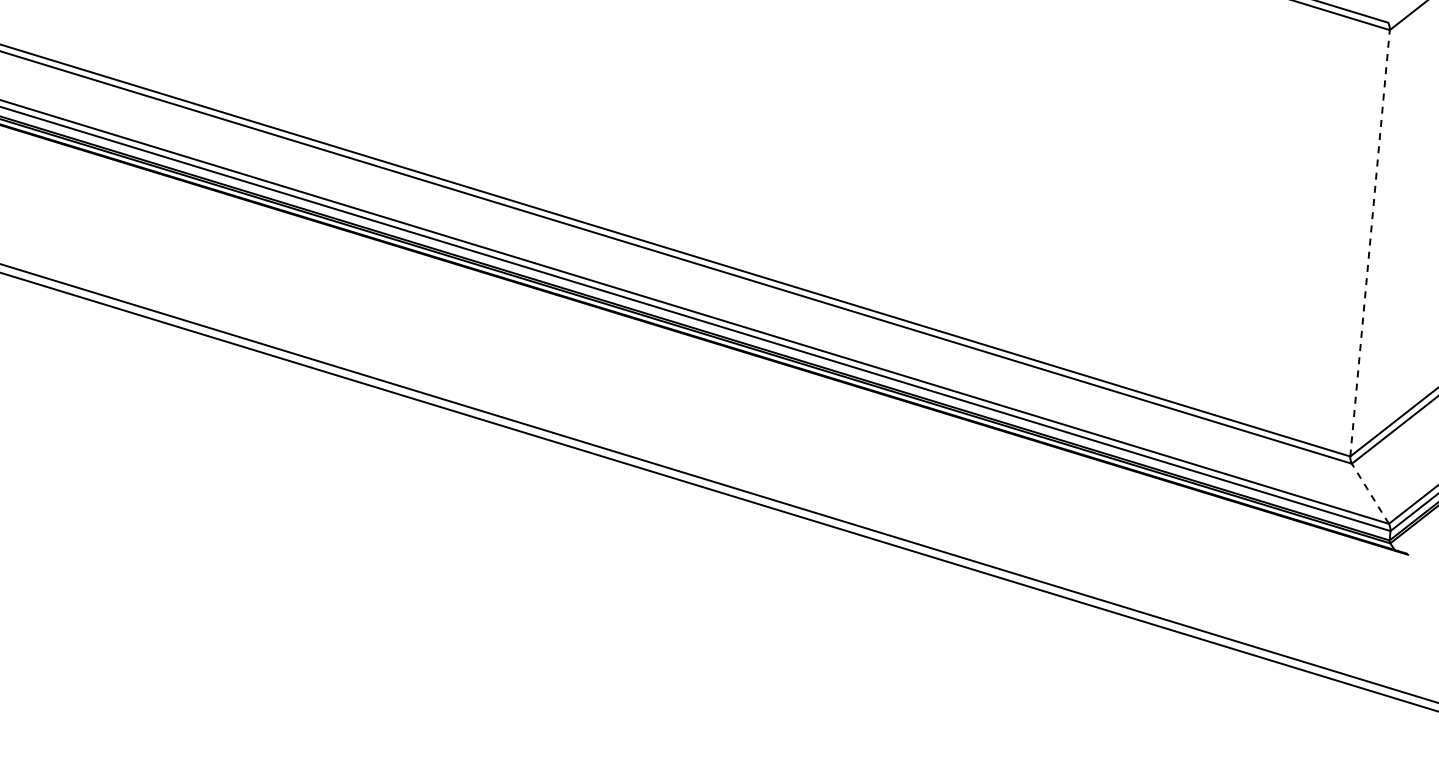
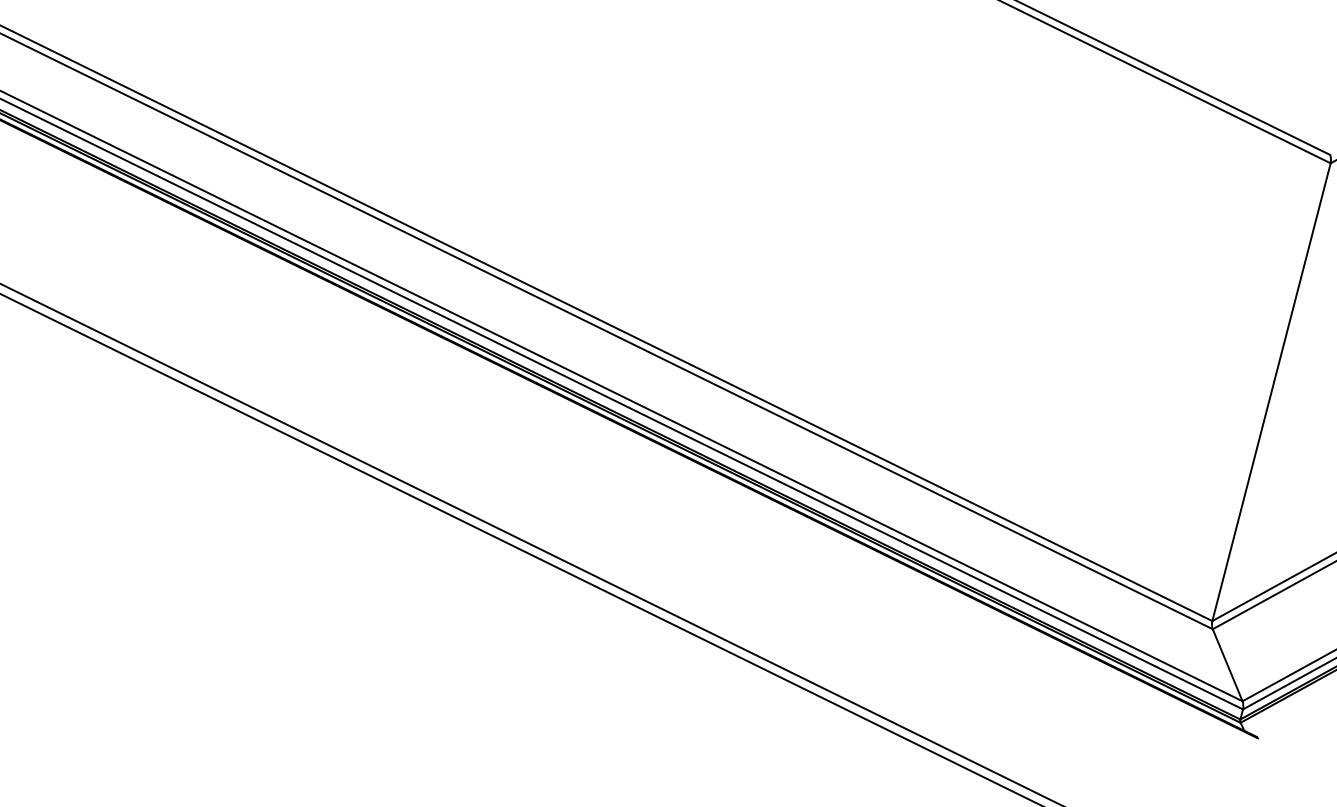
line: (1370, 242) -> (1272, 391), dashed -> solid
line: (1370, 493) -> (1227, 664), dashed -> solid

